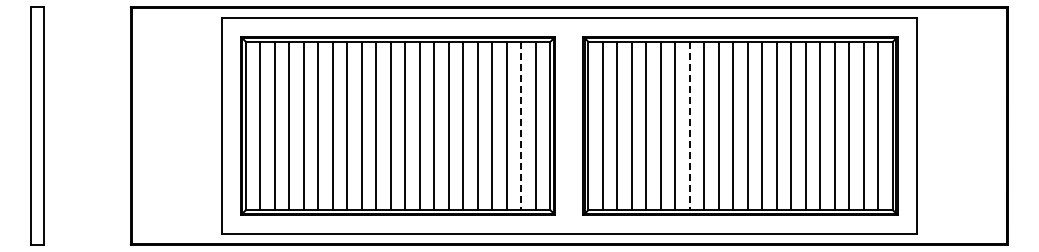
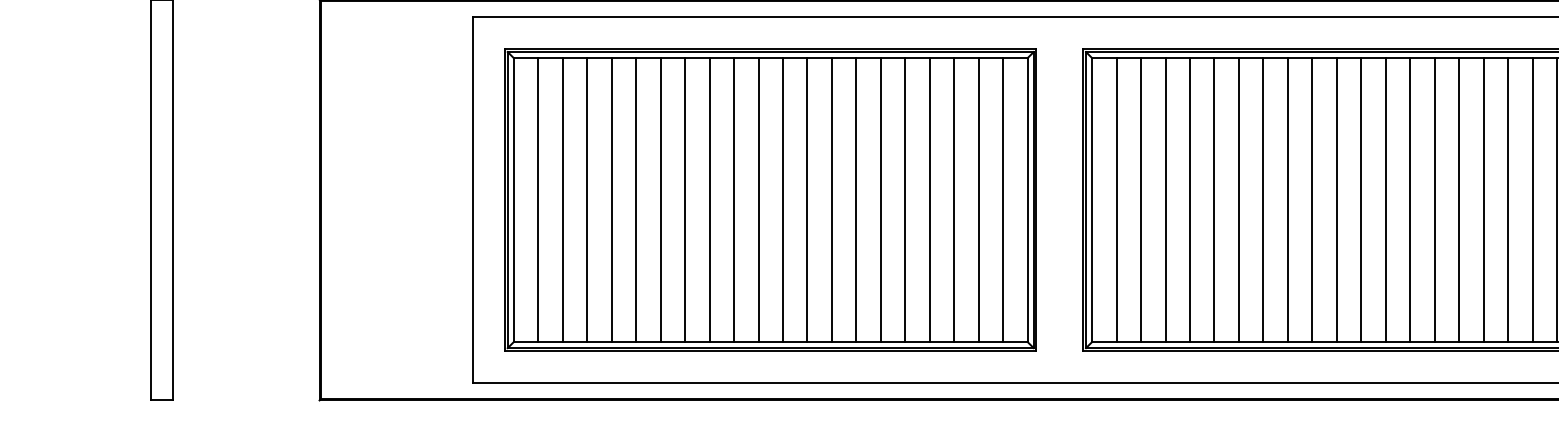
line: (521, 126) -> (979, 200), dashed -> solid
line: (689, 126) -> (1262, 200), dashed -> solid

